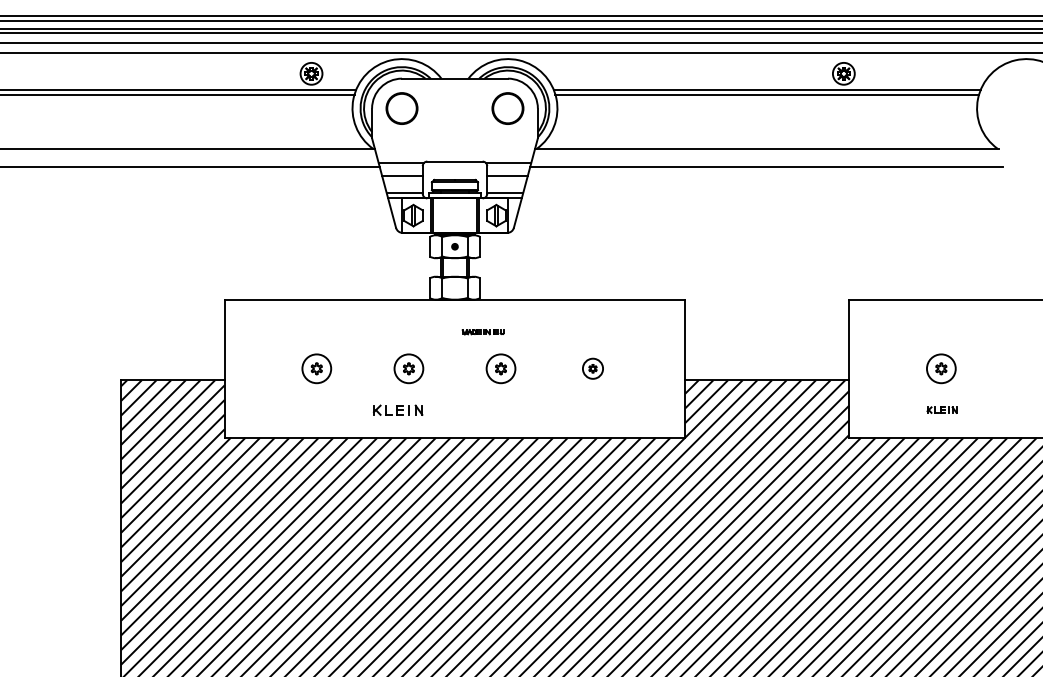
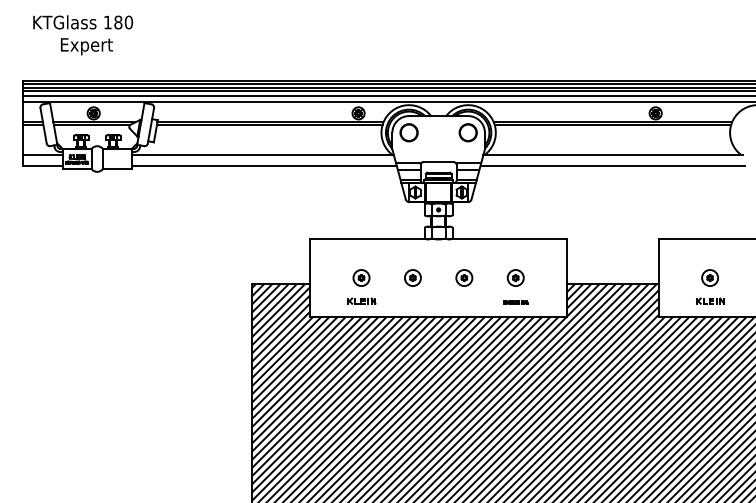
line: (483, 332) -> (515, 302), moved
part: (592, 367) -> (515, 277), size x1.43
part: (397, 409) -> (361, 300), moved
part: (942, 409) -> (710, 300), size x1.67

